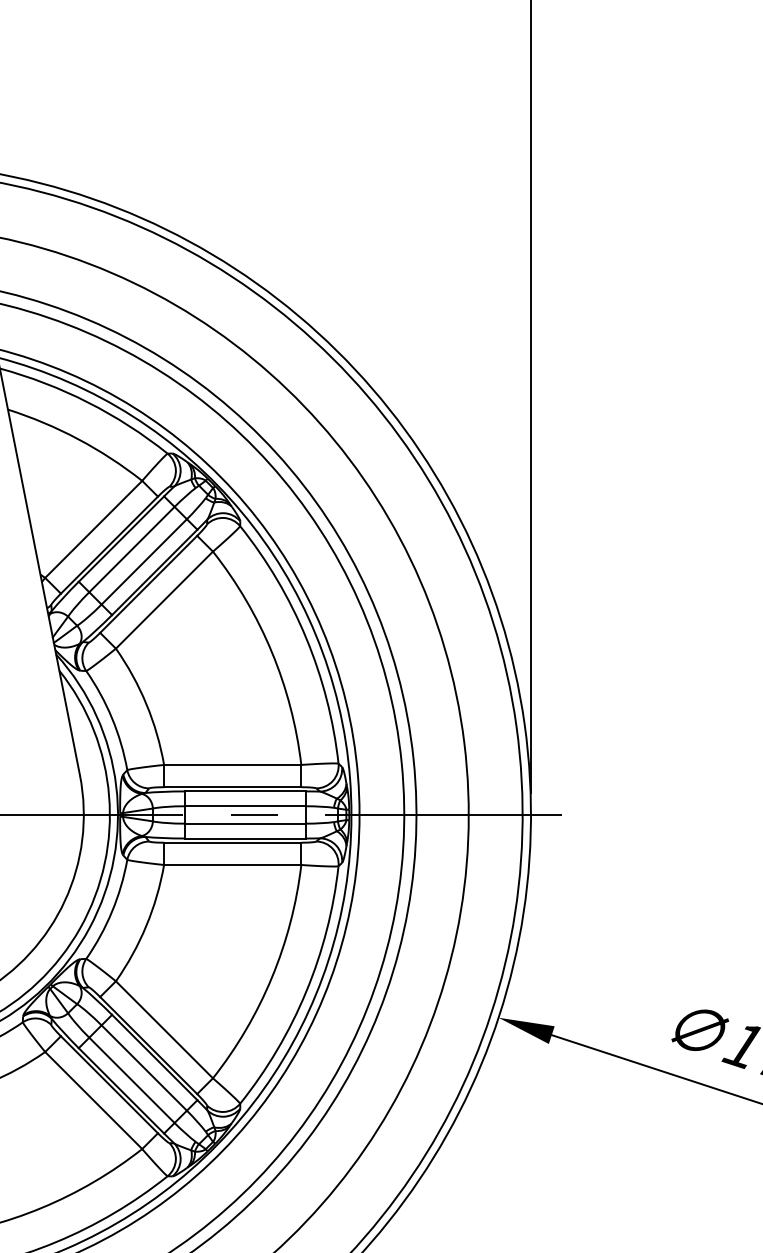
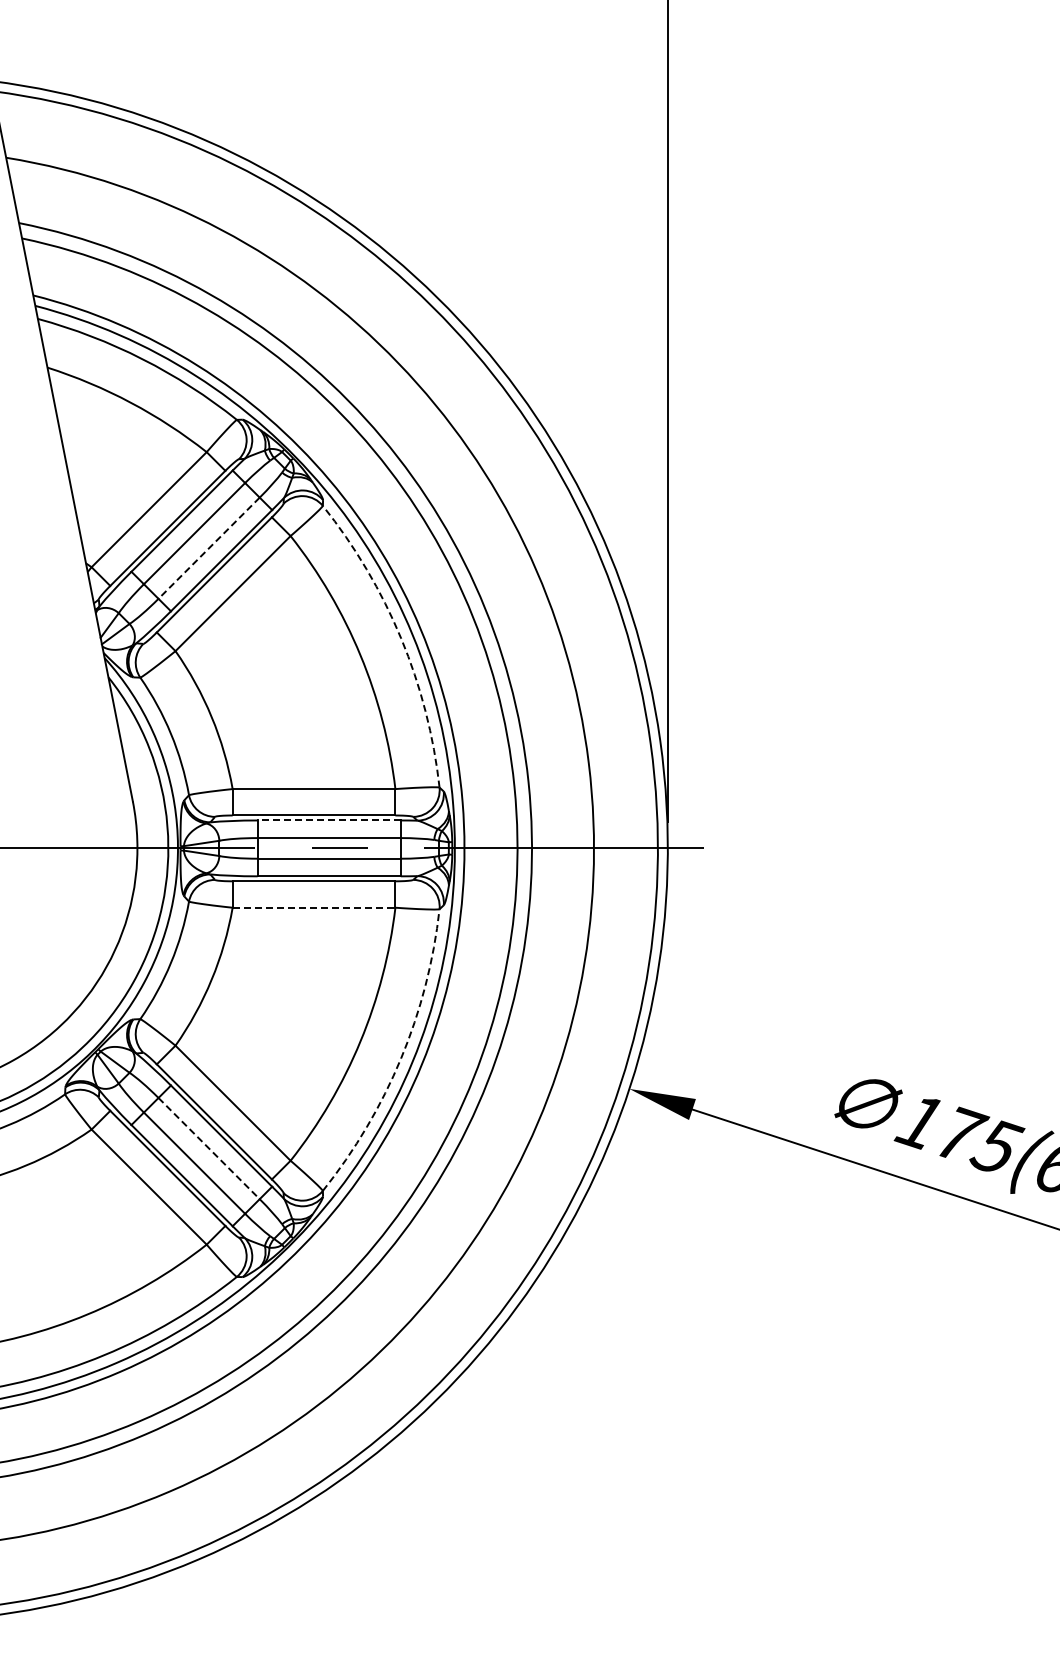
line: (144, 562) -> (209, 548), solid -> dashed
arc: (306, 637) -> (401, 638), solid -> dashed
line: (245, 791) -> (329, 820), solid -> dashed
line: (233, 864) -> (314, 907), solid -> dashed
arc: (306, 992) -> (401, 1058), solid -> dashed
line: (144, 1067) -> (209, 1148), solid -> dashed

